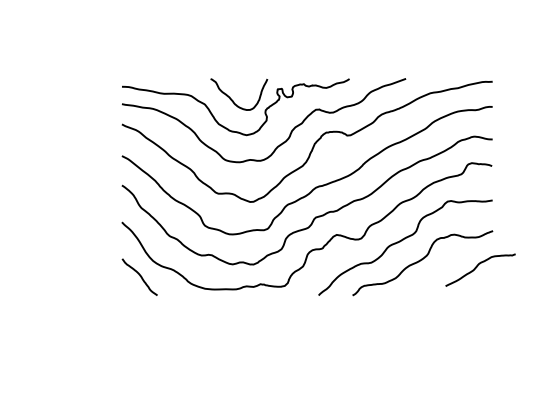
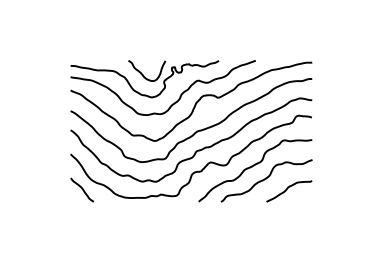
curve: (477, 267) -> (287, 189), moved

